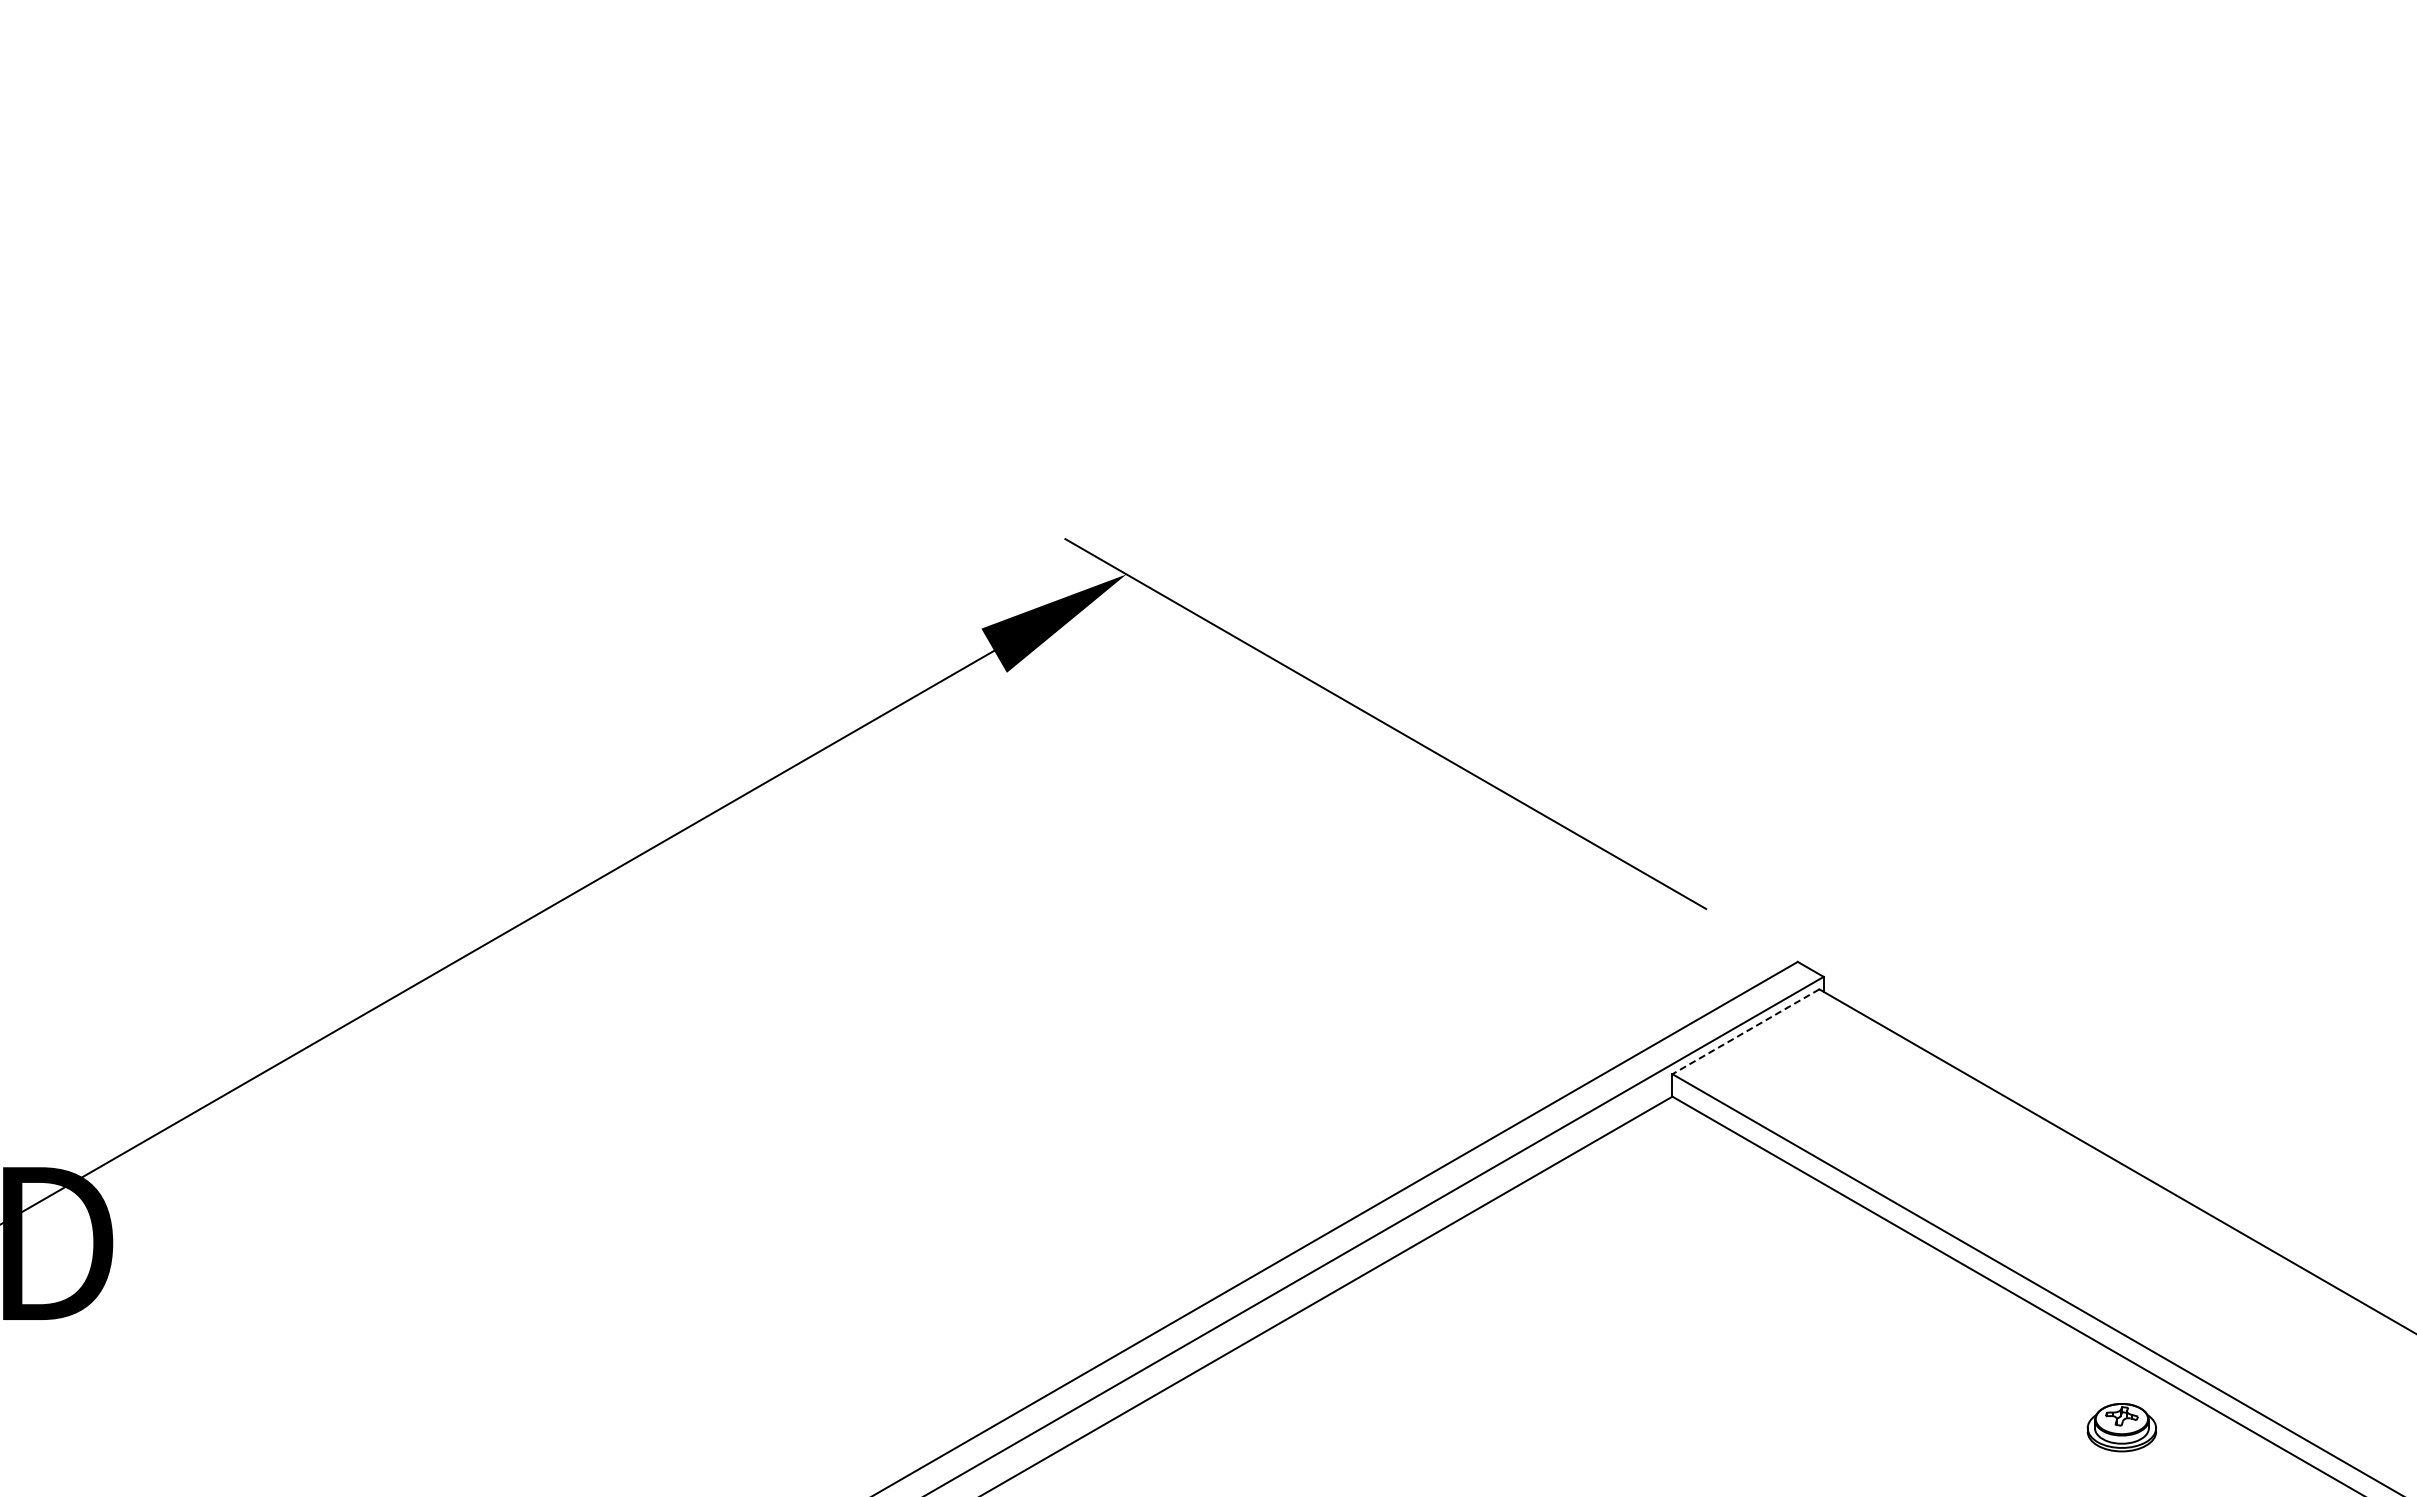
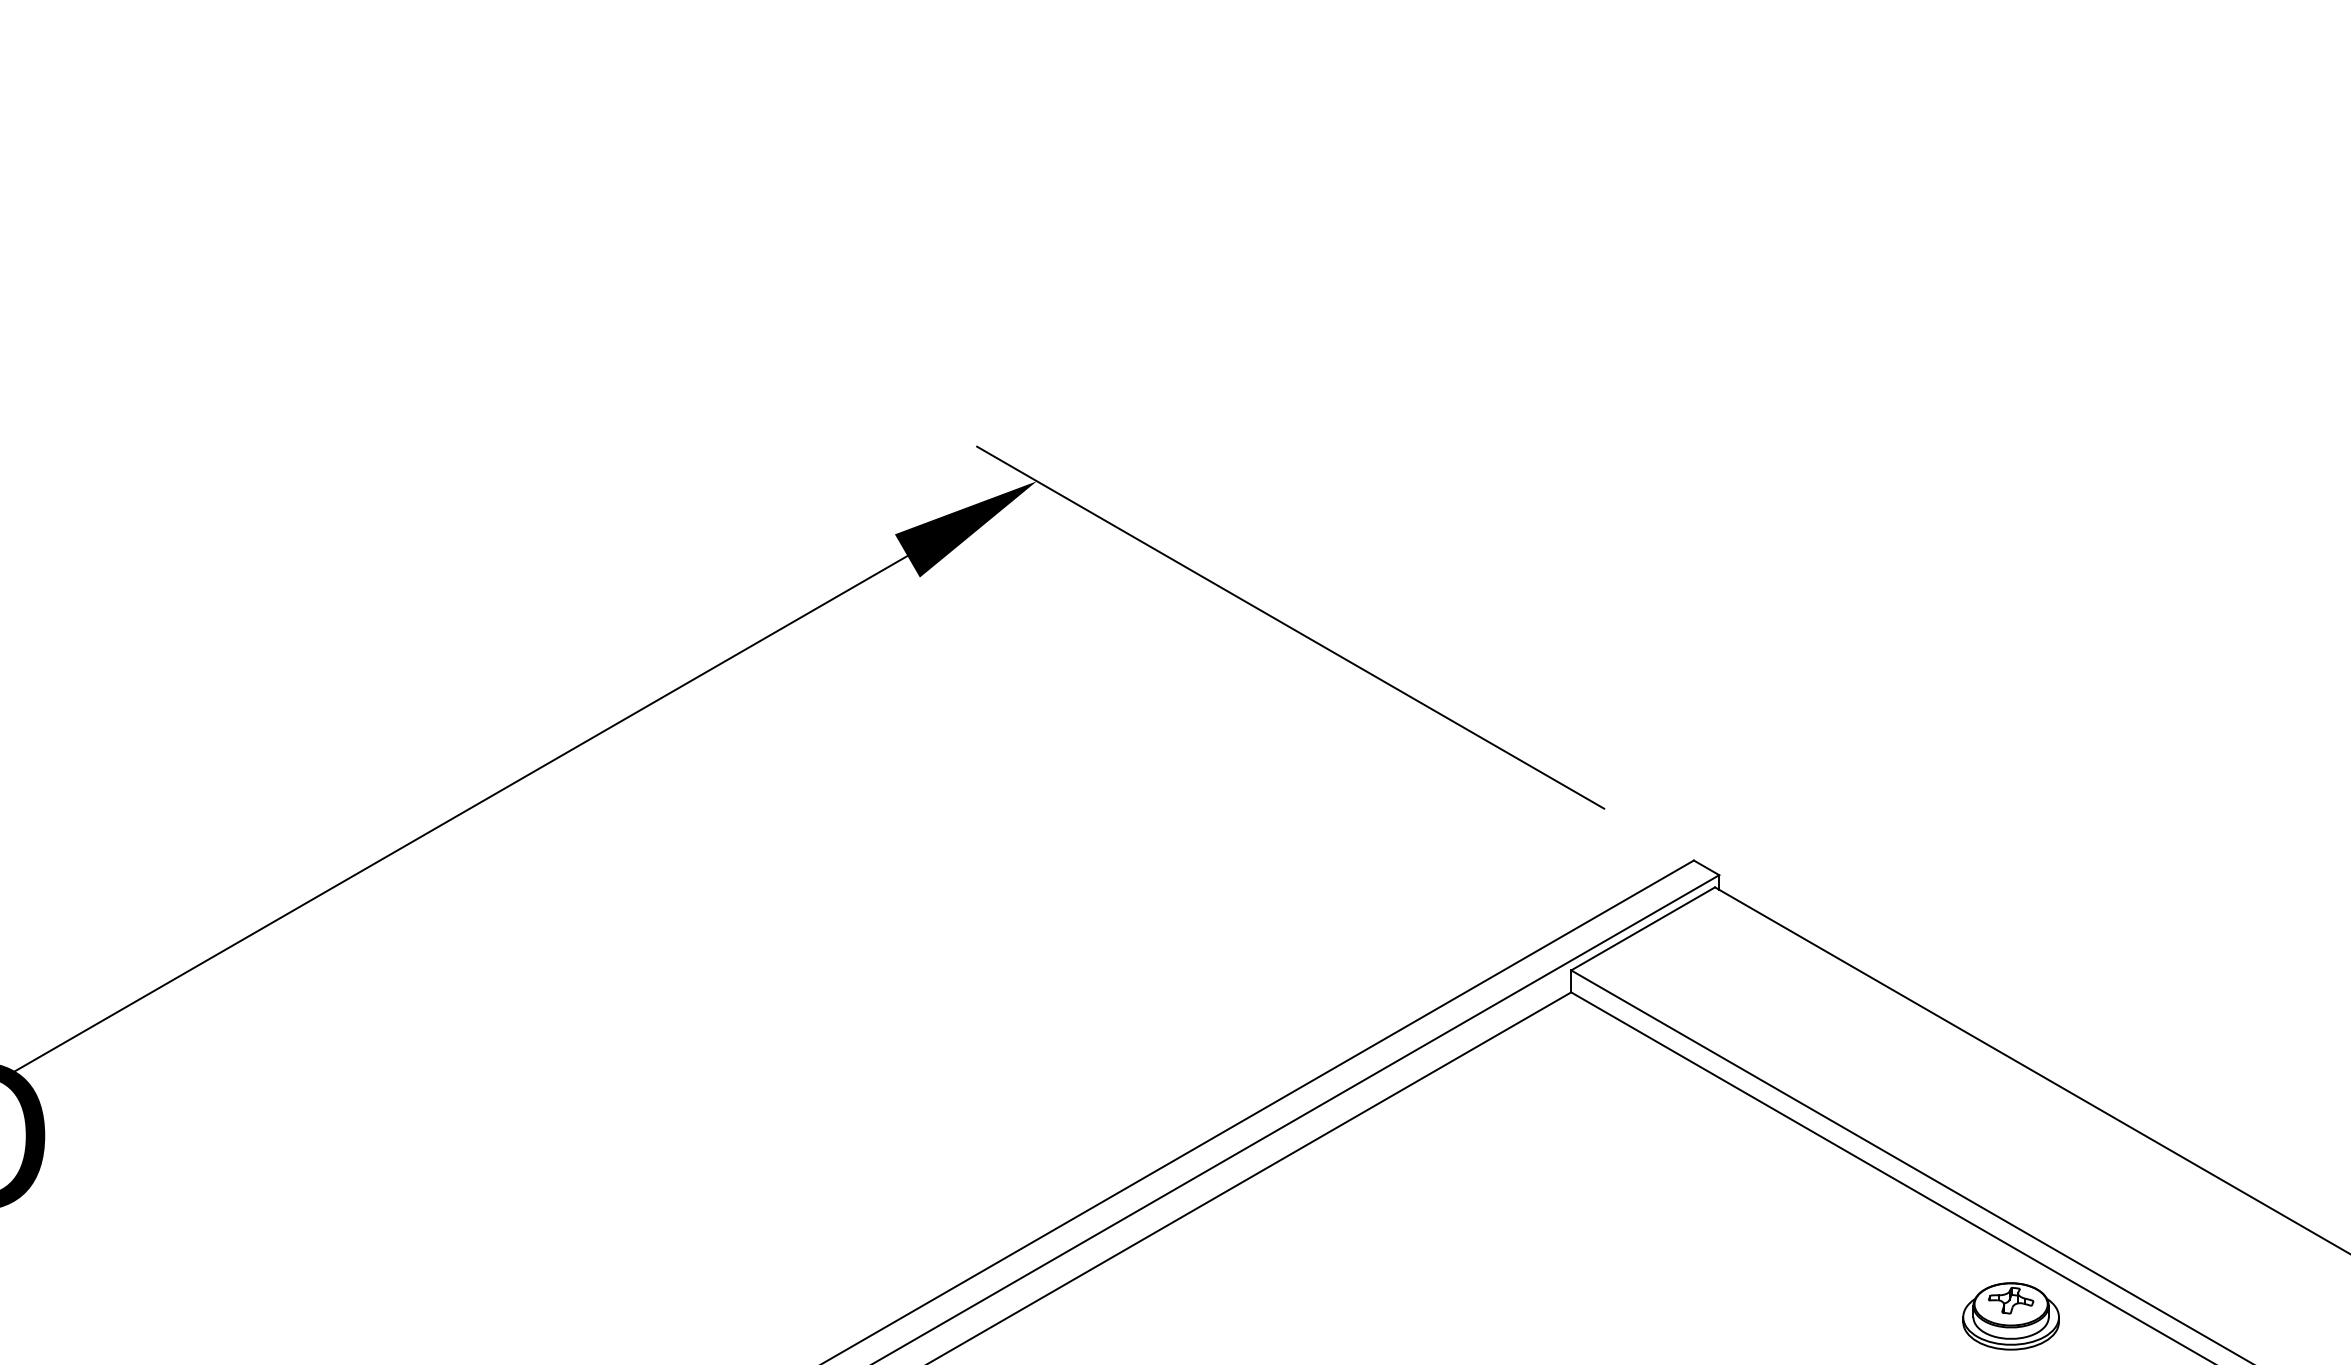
line: (1745, 1031) -> (1642, 928), dashed -> solid
part: (2121, 1427) -> (2010, 1316), size x1.43

